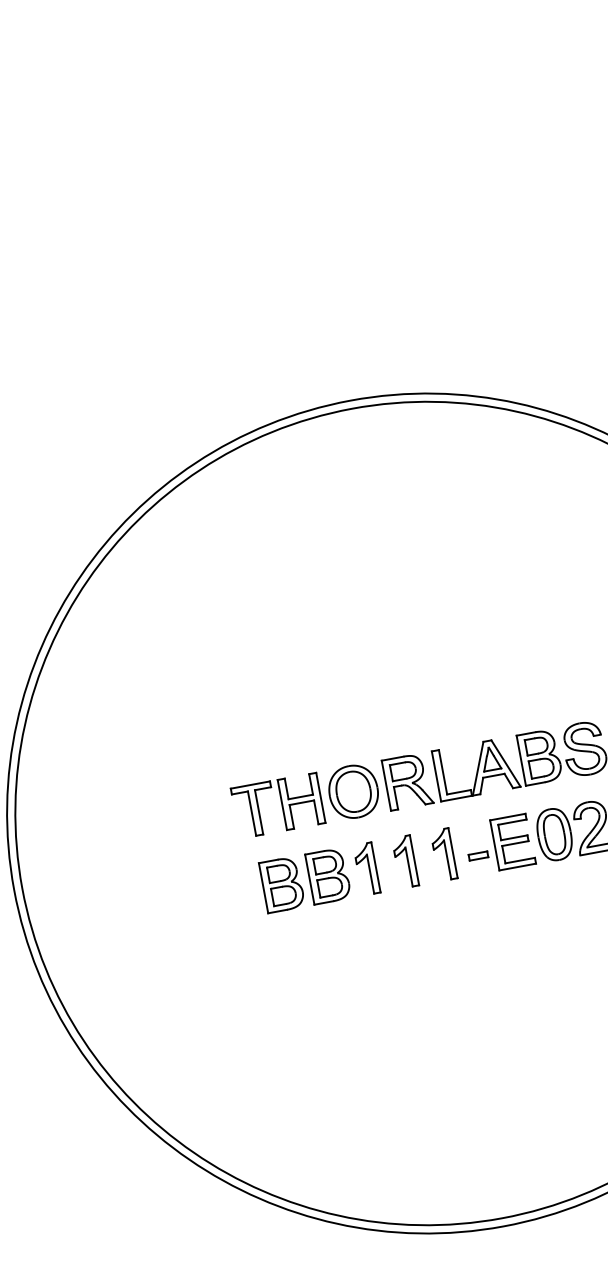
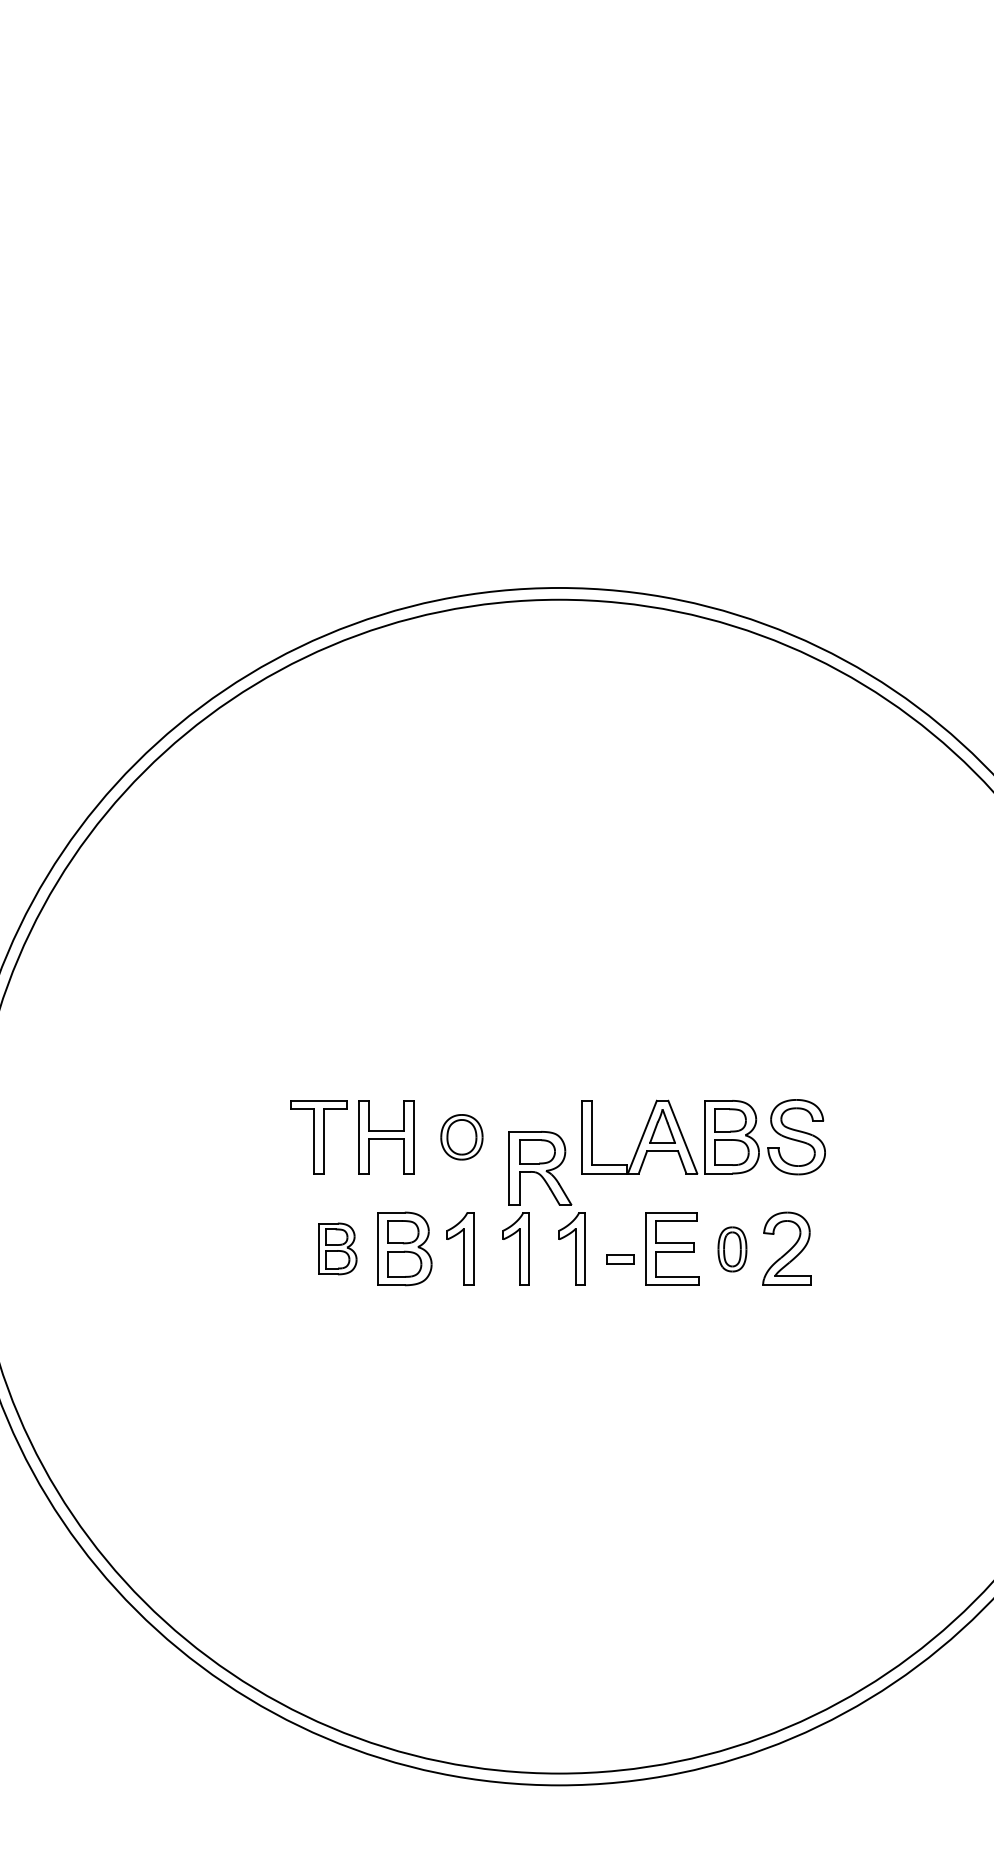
part: (407, 781) -> (540, 1168), moved
part: (353, 792) -> (461, 1137), size x0.6
part: (554, 834) -> (732, 1249), size x0.6
part: (282, 884) -> (337, 1248), size x0.7

